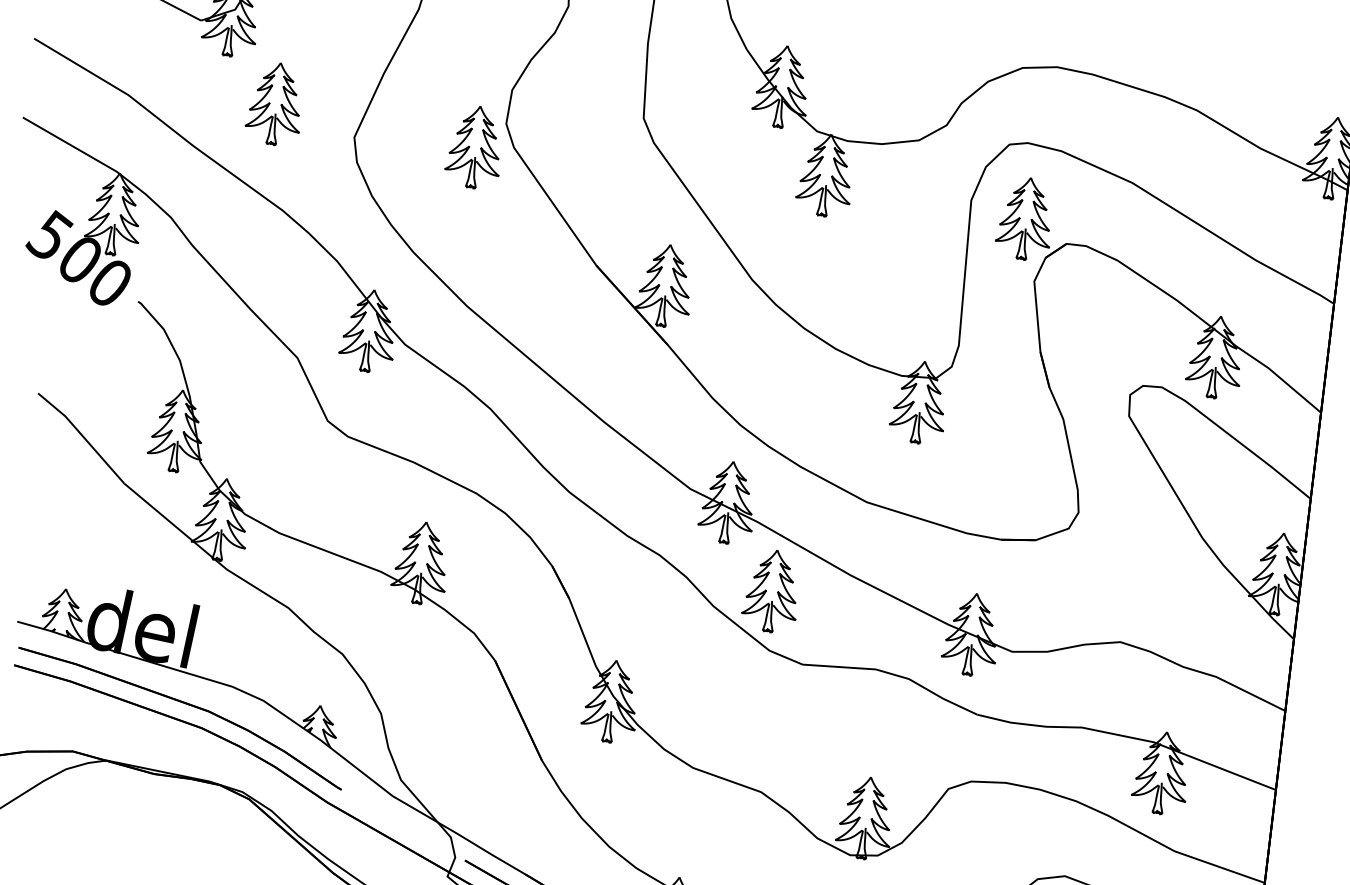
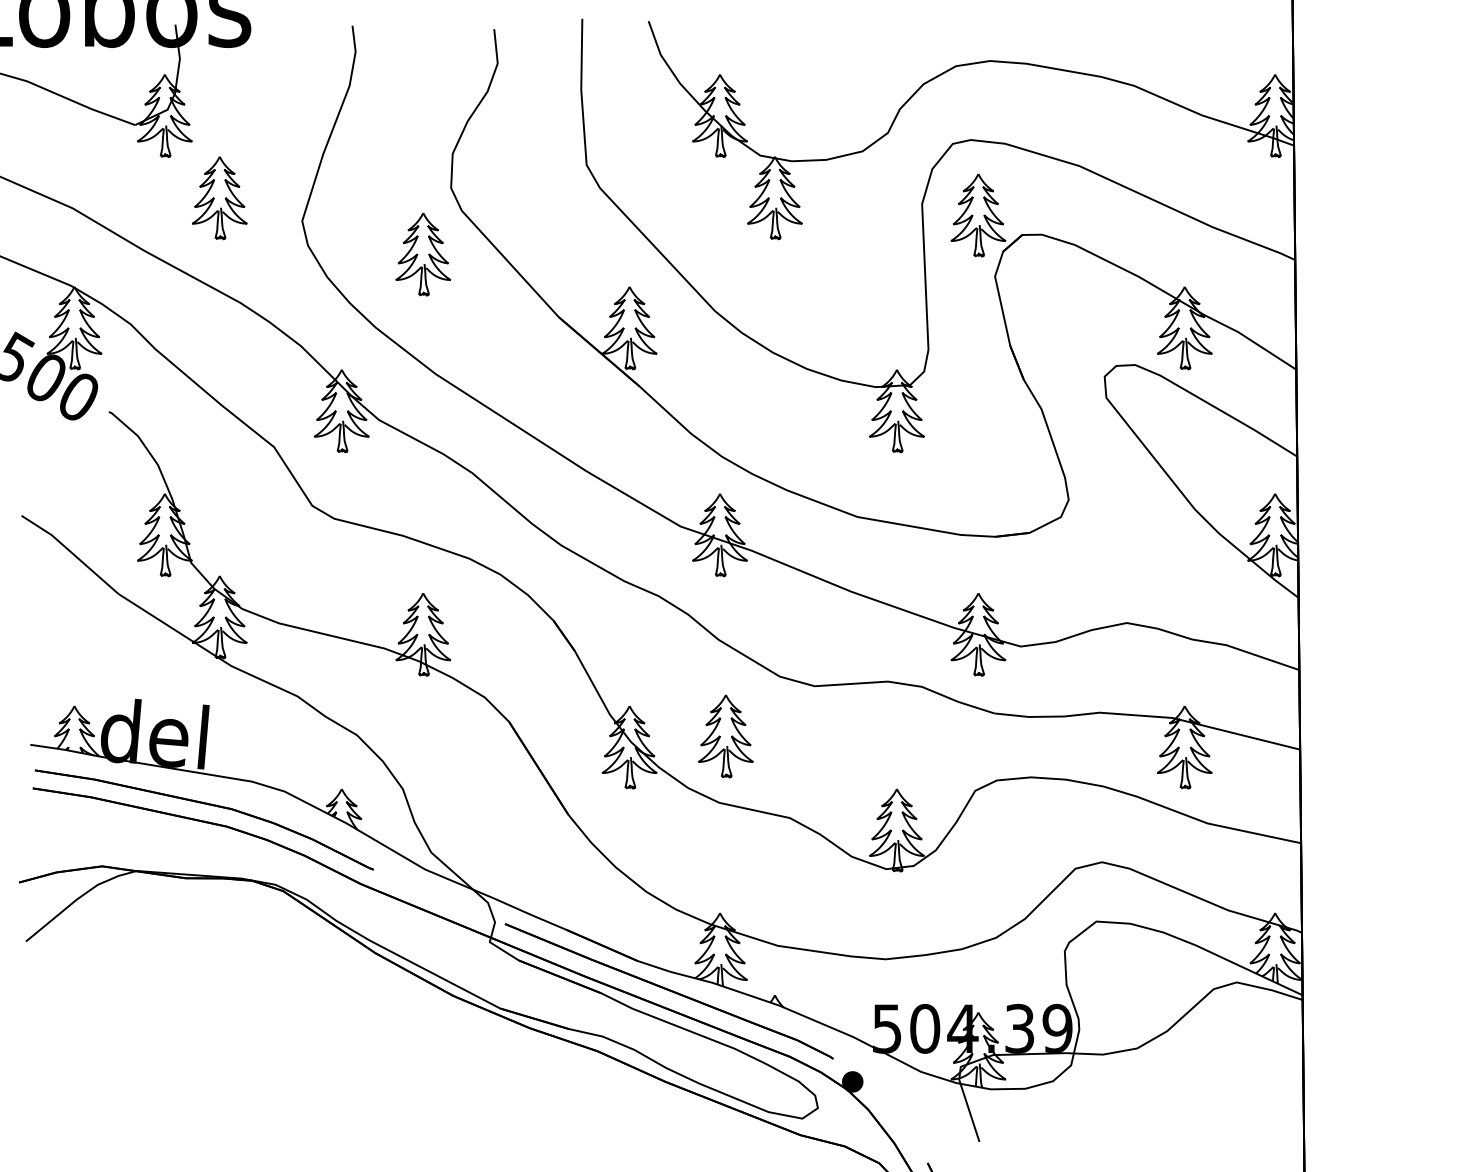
part: (475, 147) -> (423, 254), moved
part: (771, 591) -> (725, 736), moved

